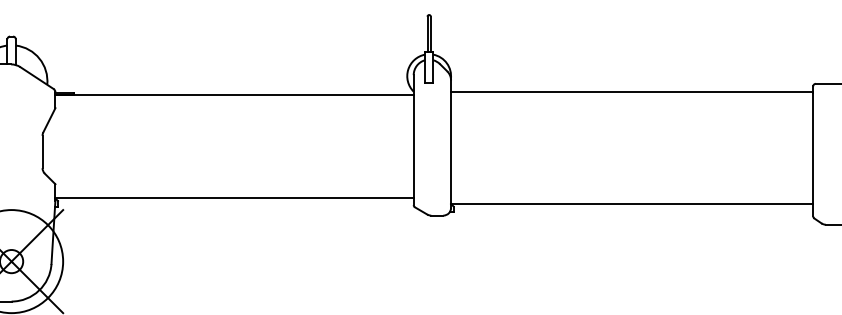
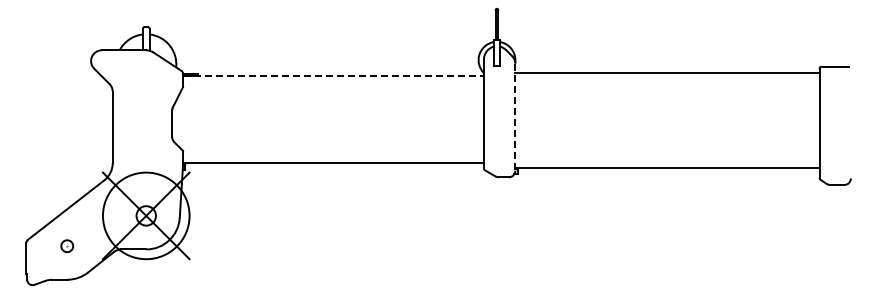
line: (235, 95) -> (334, 76), solid -> dashed
line: (451, 144) -> (515, 117), solid -> dashed

